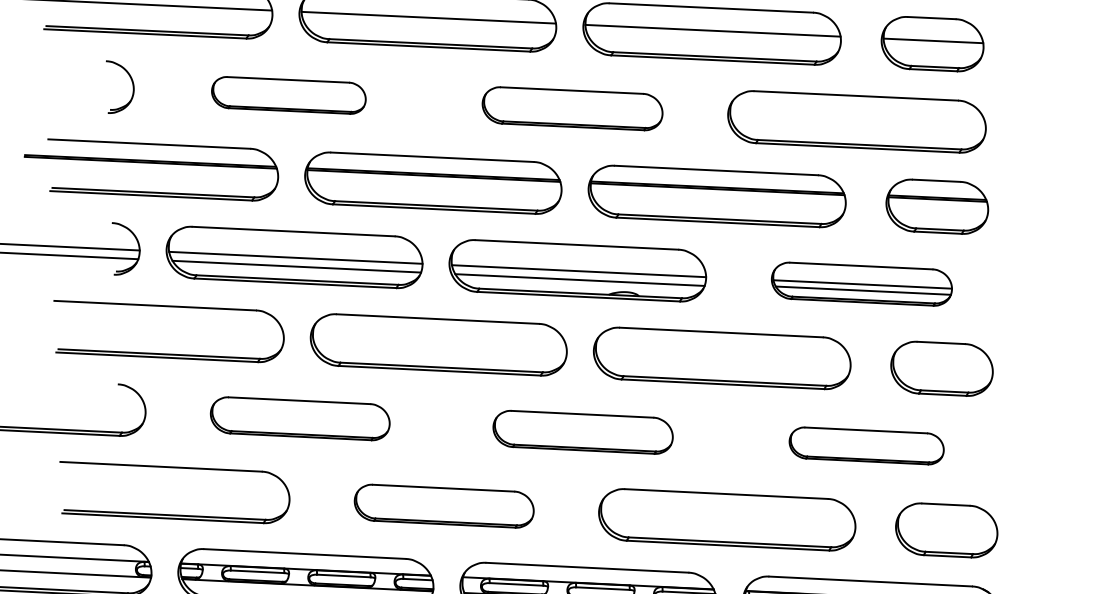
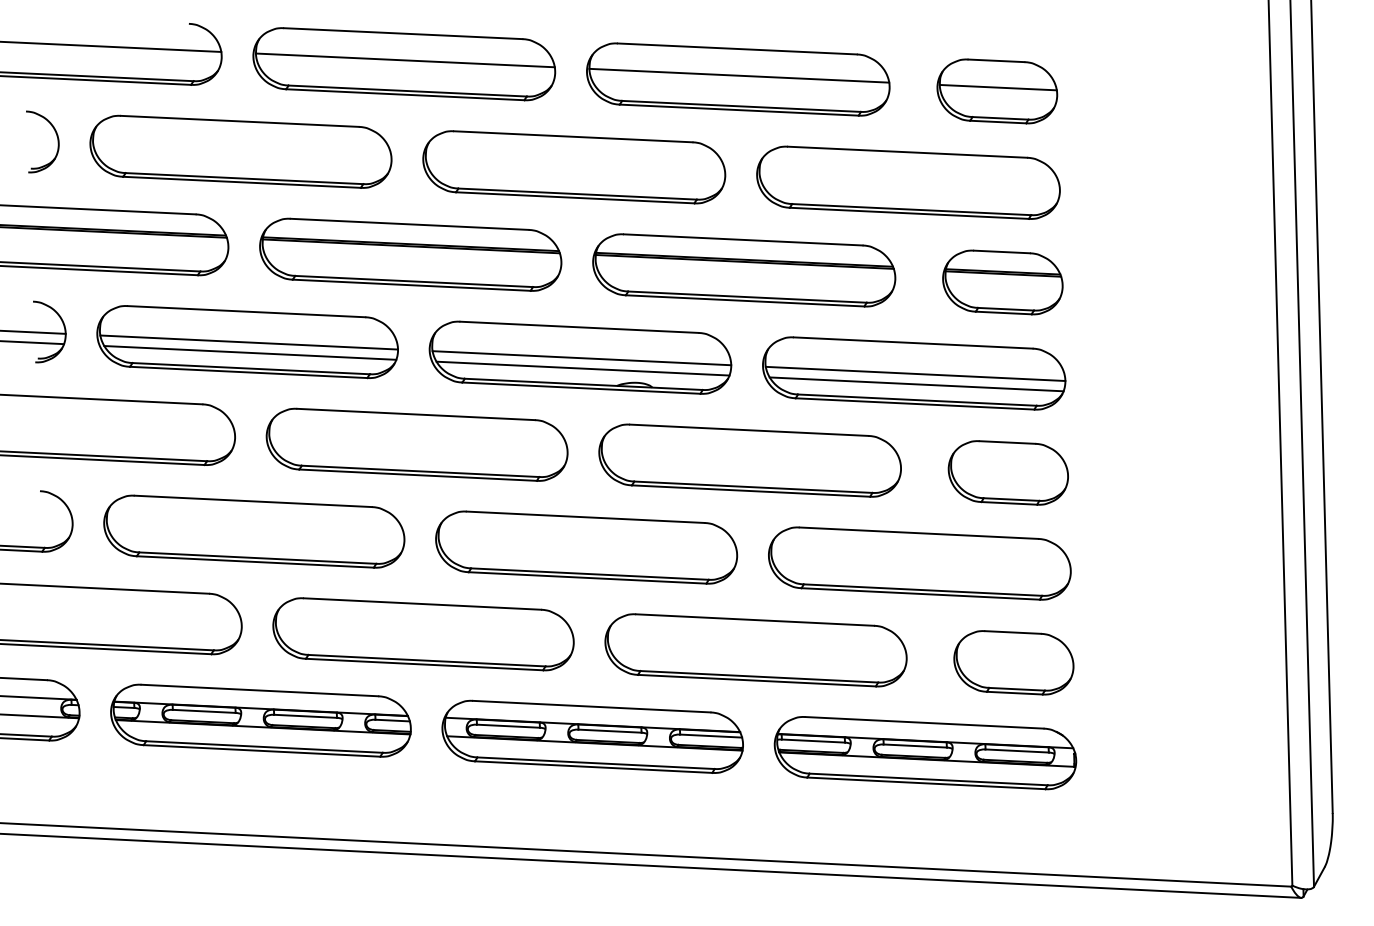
part: (288, 95) -> (240, 151), size x1.67
part: (572, 108) -> (574, 167), size x1.43
part: (862, 284) -> (914, 373), size x1.43
part: (300, 418) -> (254, 531), size x1.43
part: (582, 432) -> (586, 547), size x1.43
part: (866, 445) -> (919, 563), size x1.67
part: (444, 506) -> (423, 634), size x1.43

